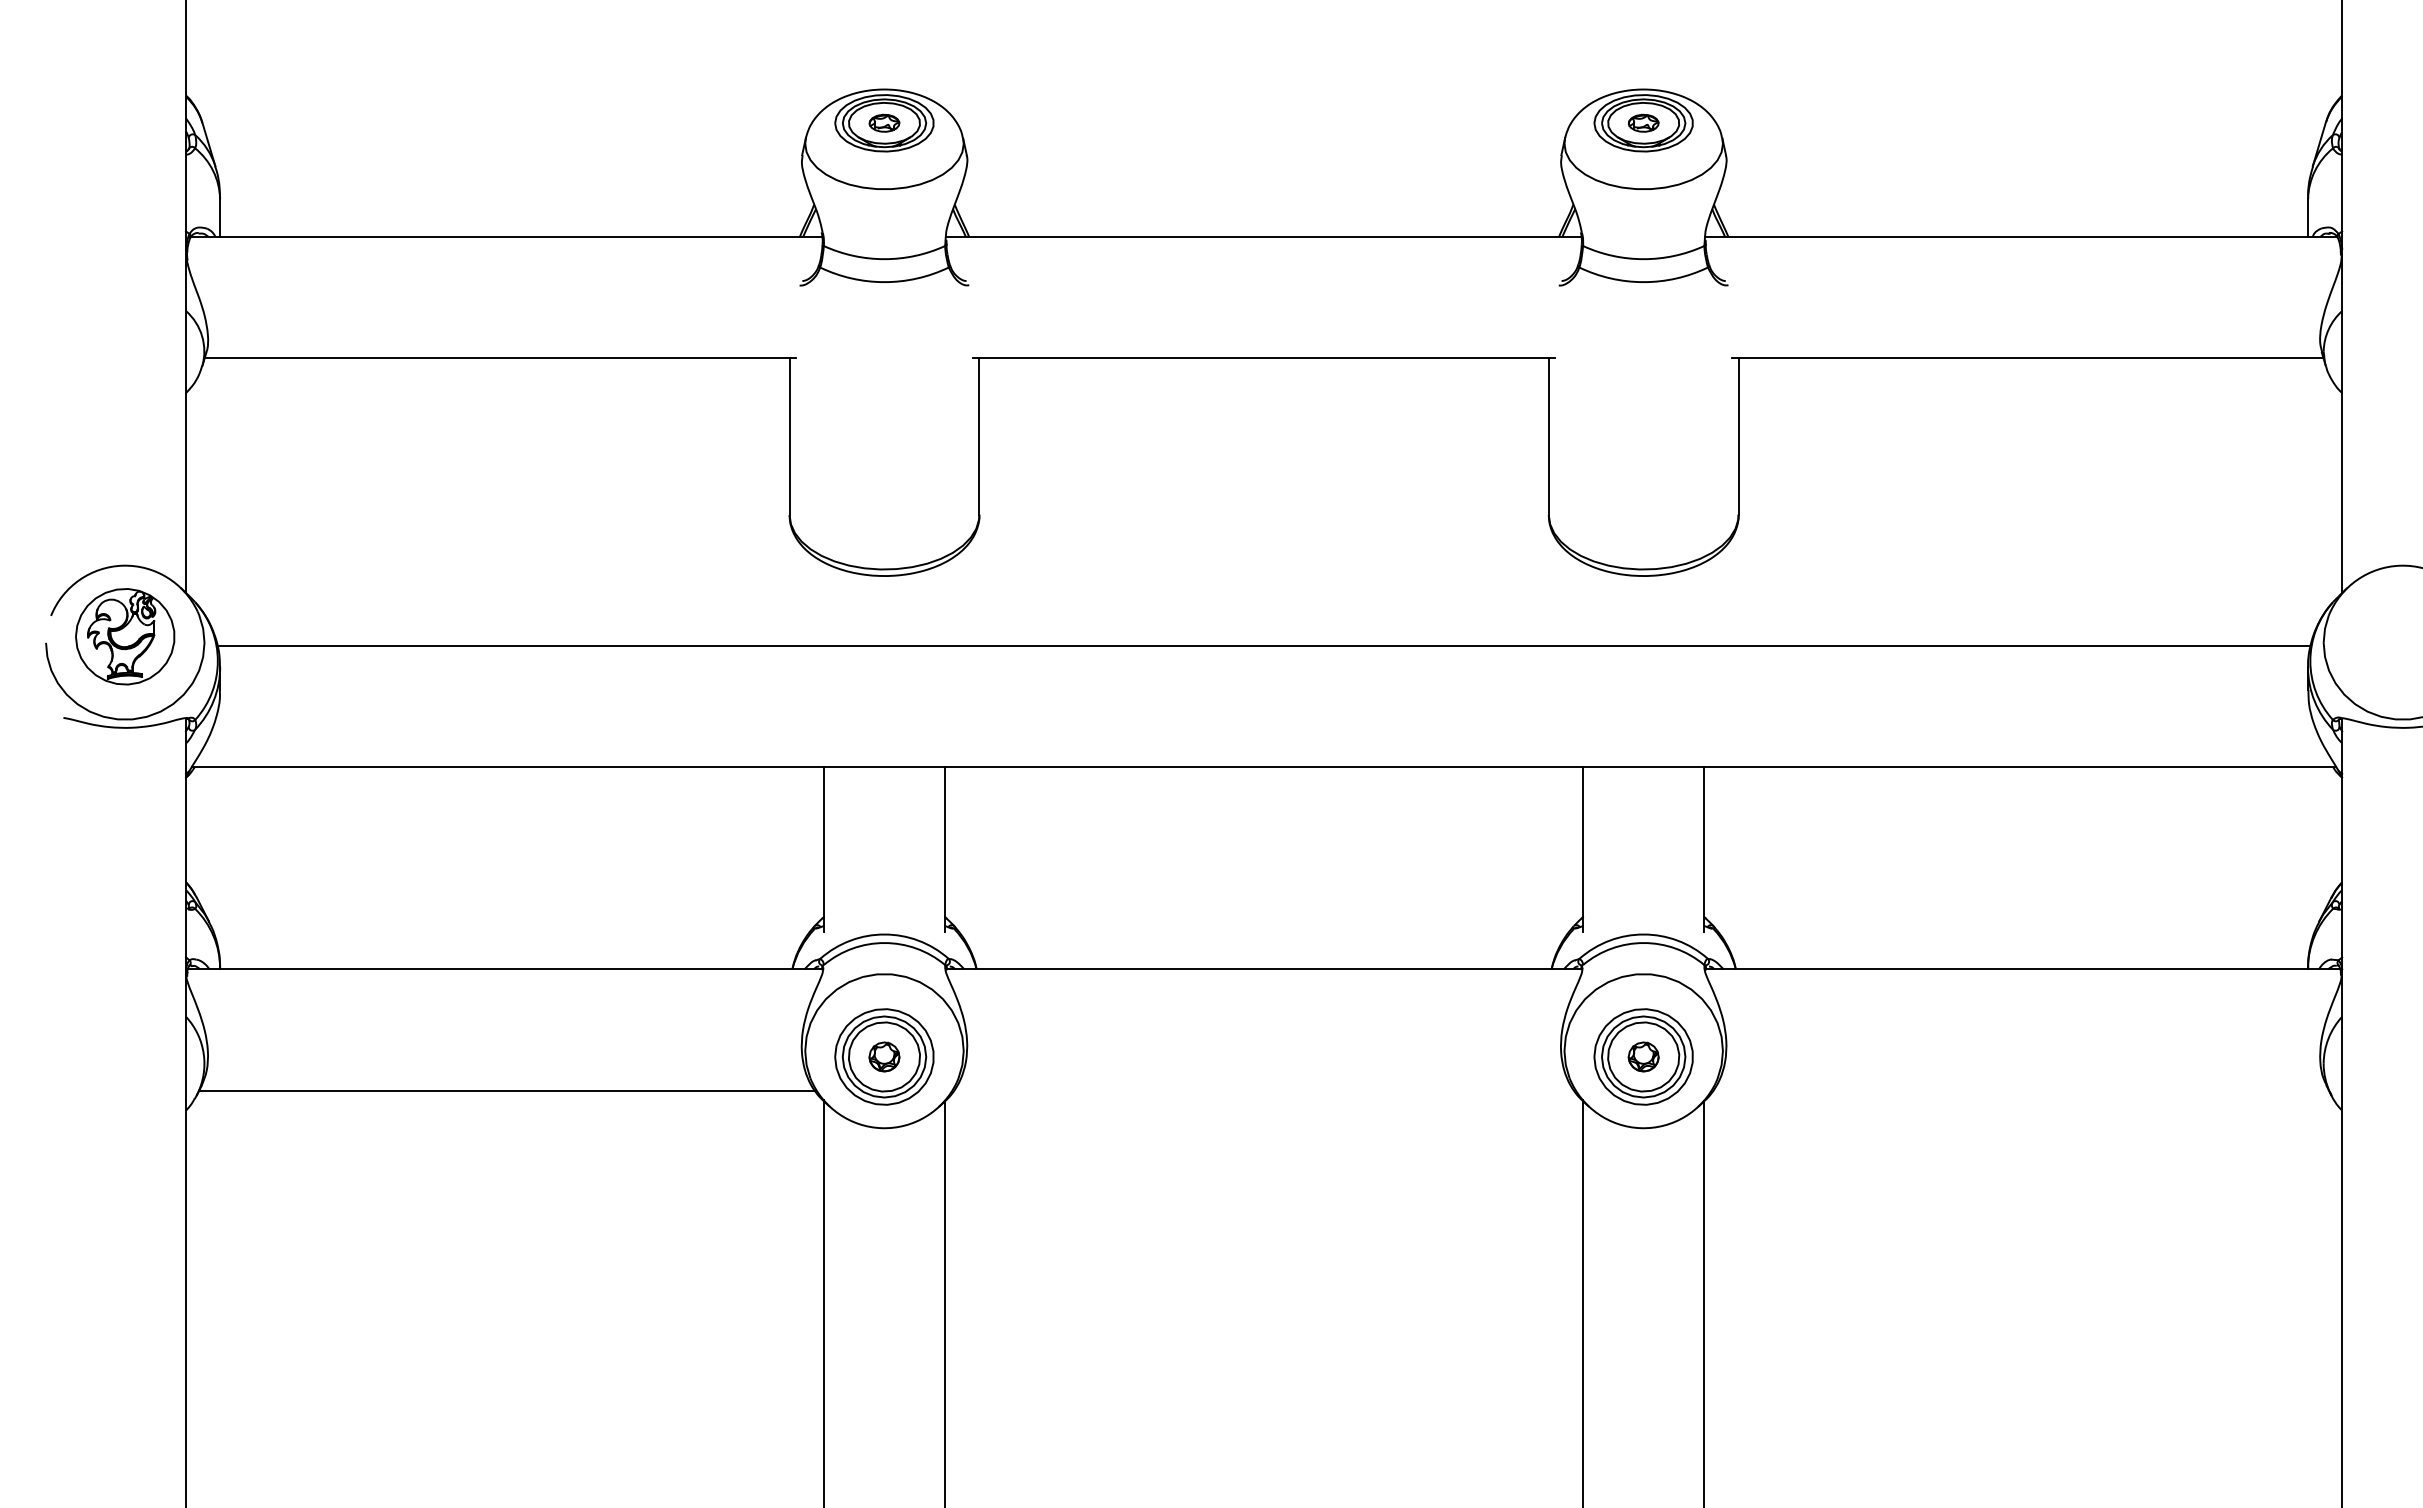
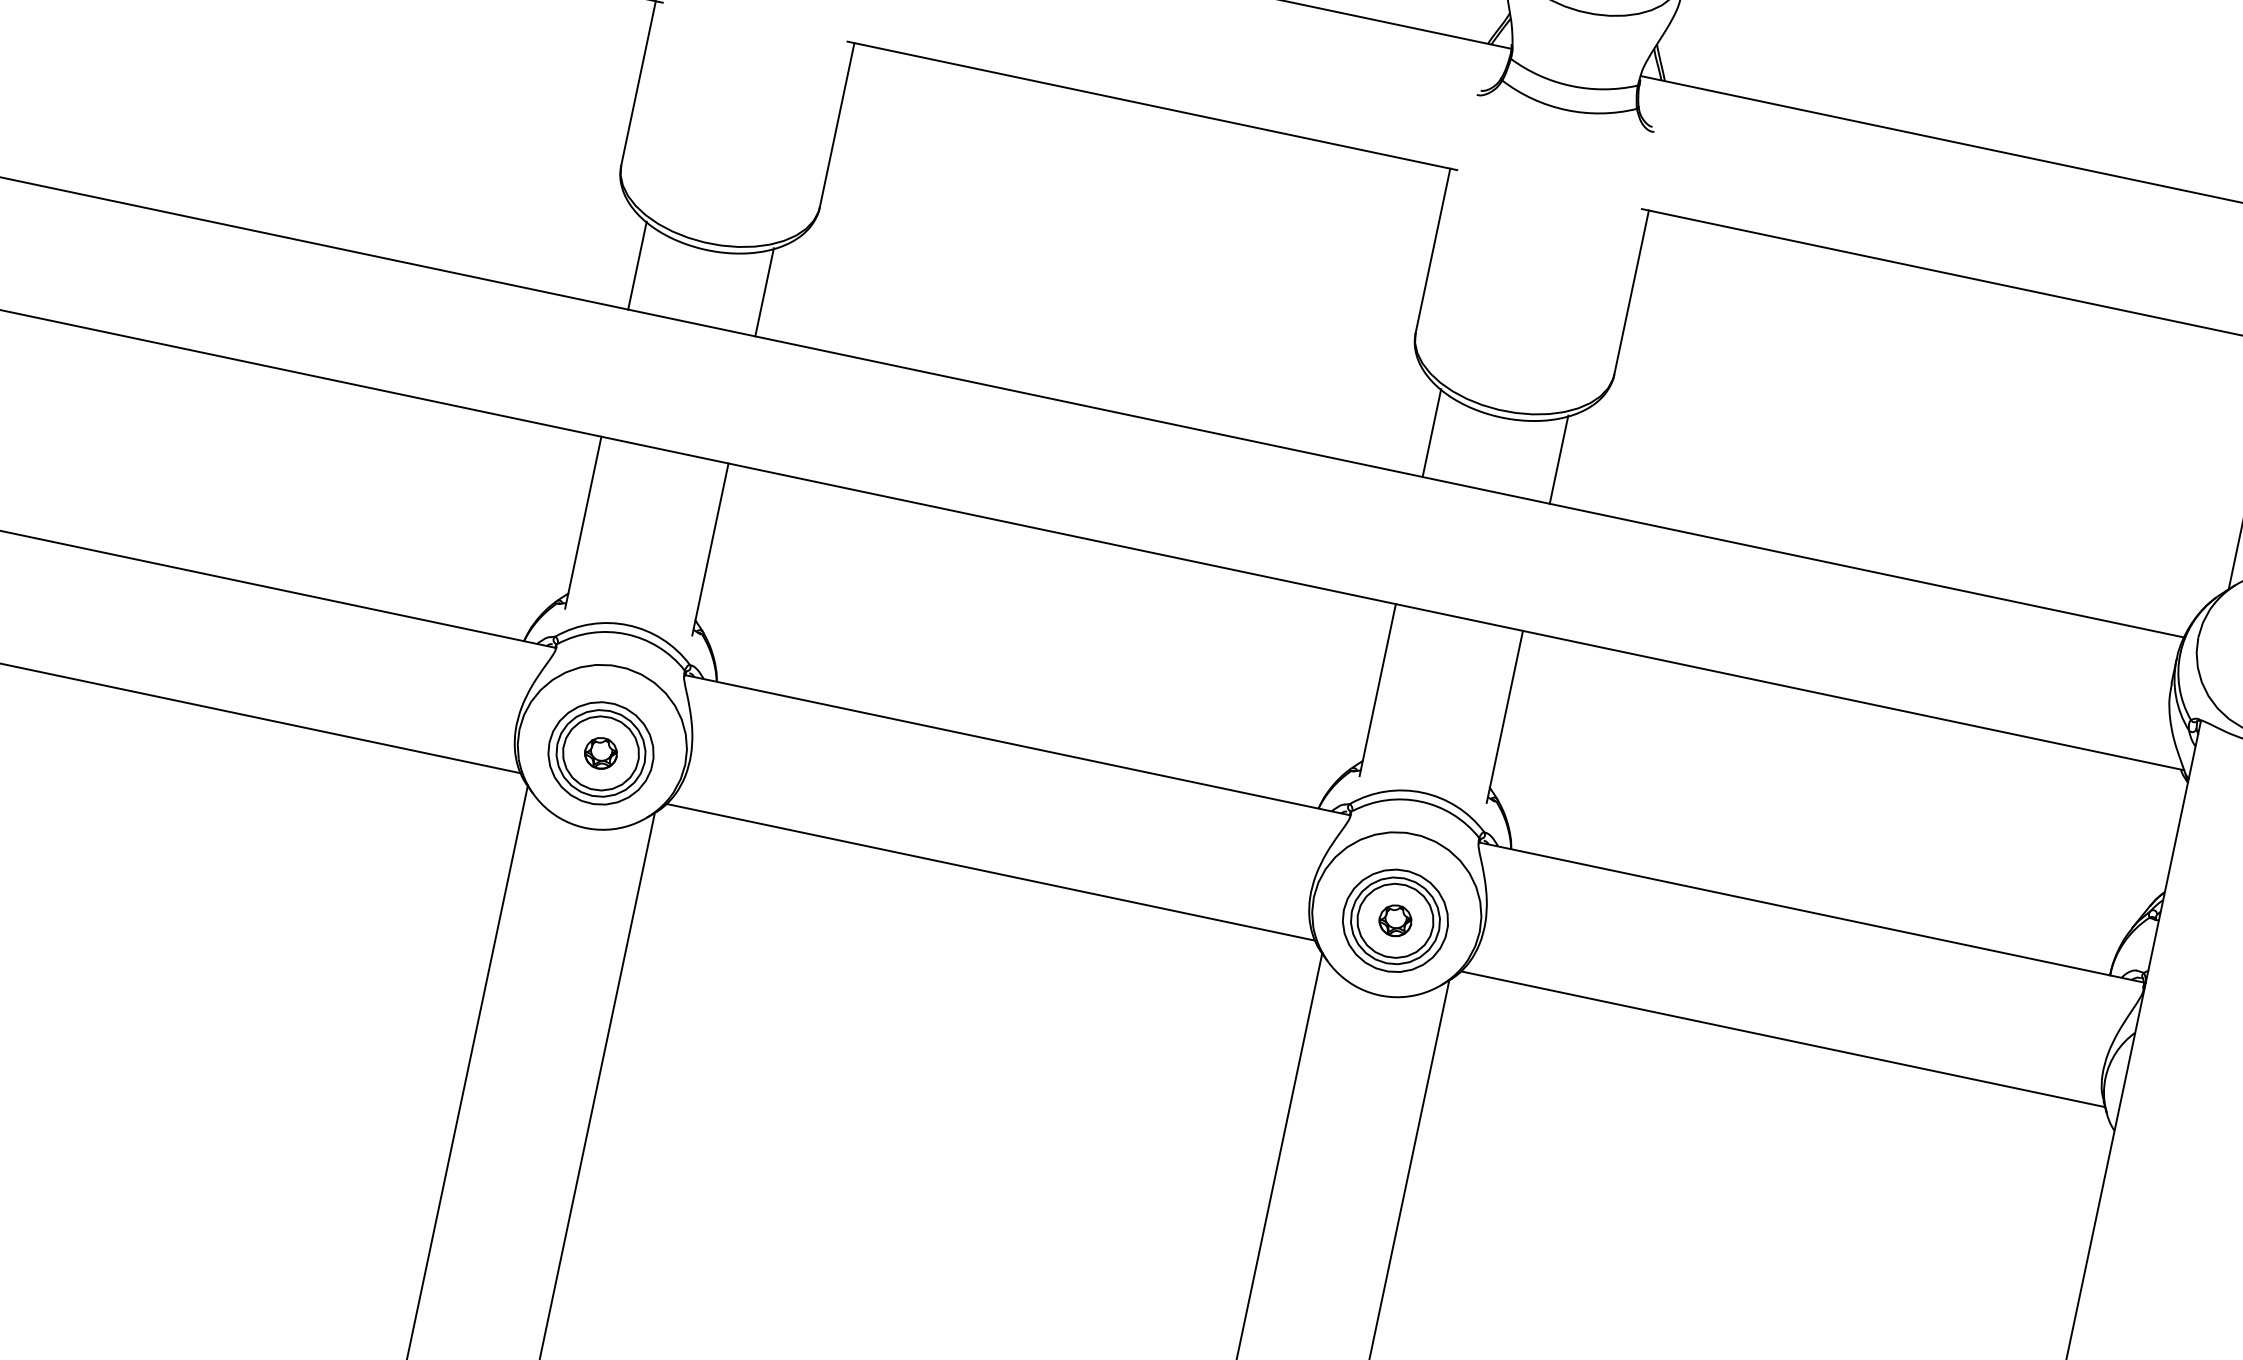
line: (823, 603) -> (637, 265), added
line: (945, 603) -> (764, 292), added
line: (1582, 603) -> (1431, 432), added
line: (1704, 603) -> (1559, 459), added
line: (1264, 1090) -> (991, 872), added
line: (2020, 1090) -> (1782, 1038), added

